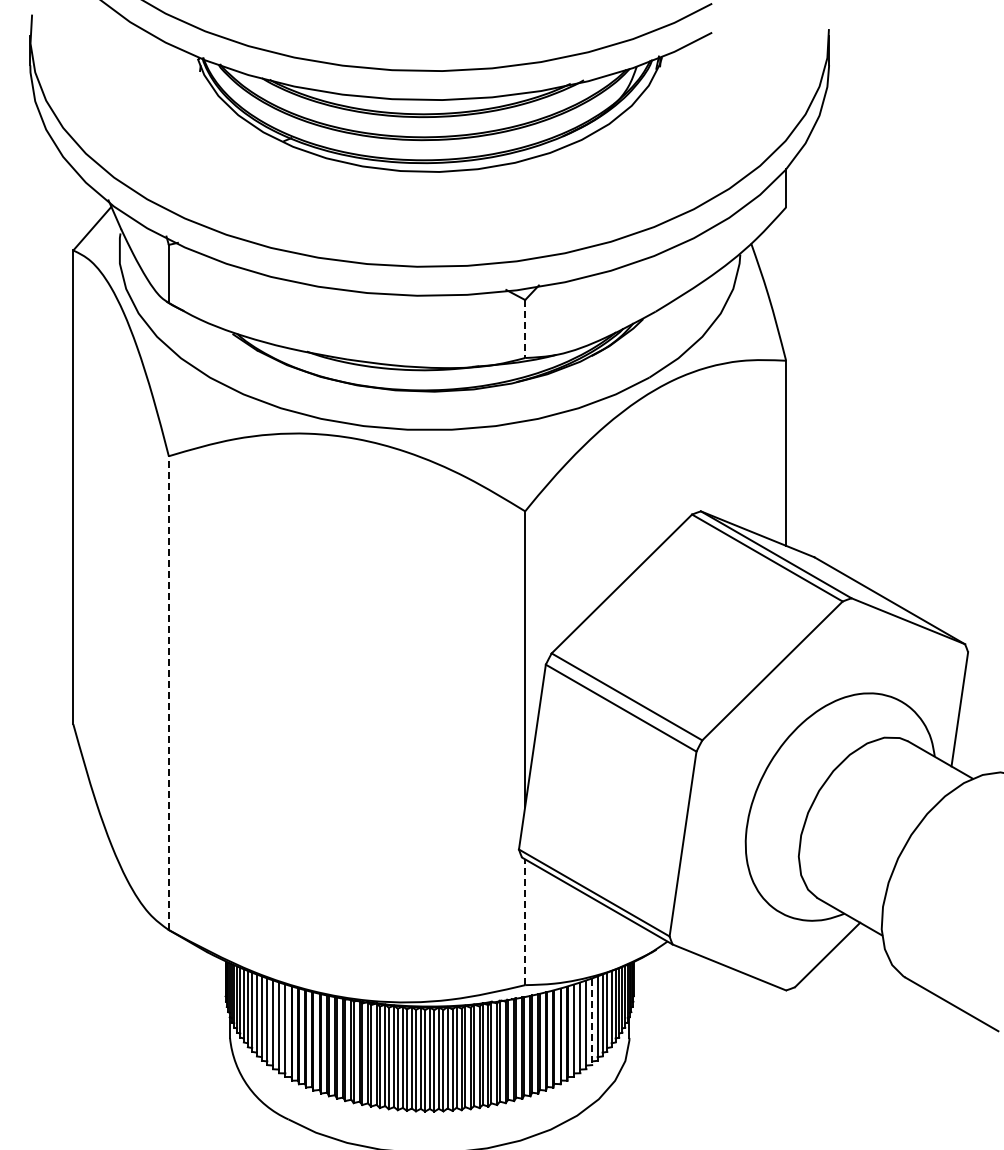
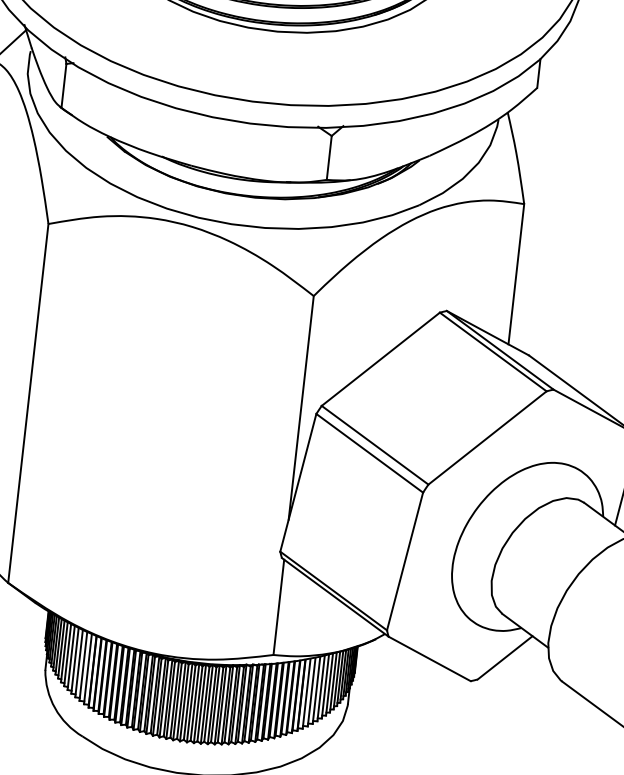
line: (525, 329) -> (329, 158), dashed -> solid
line: (168, 693) -> (28, 403), dashed -> solid
line: (525, 922) -> (279, 607), dashed -> solid
line: (592, 1022) -> (321, 688), dashed -> solid

